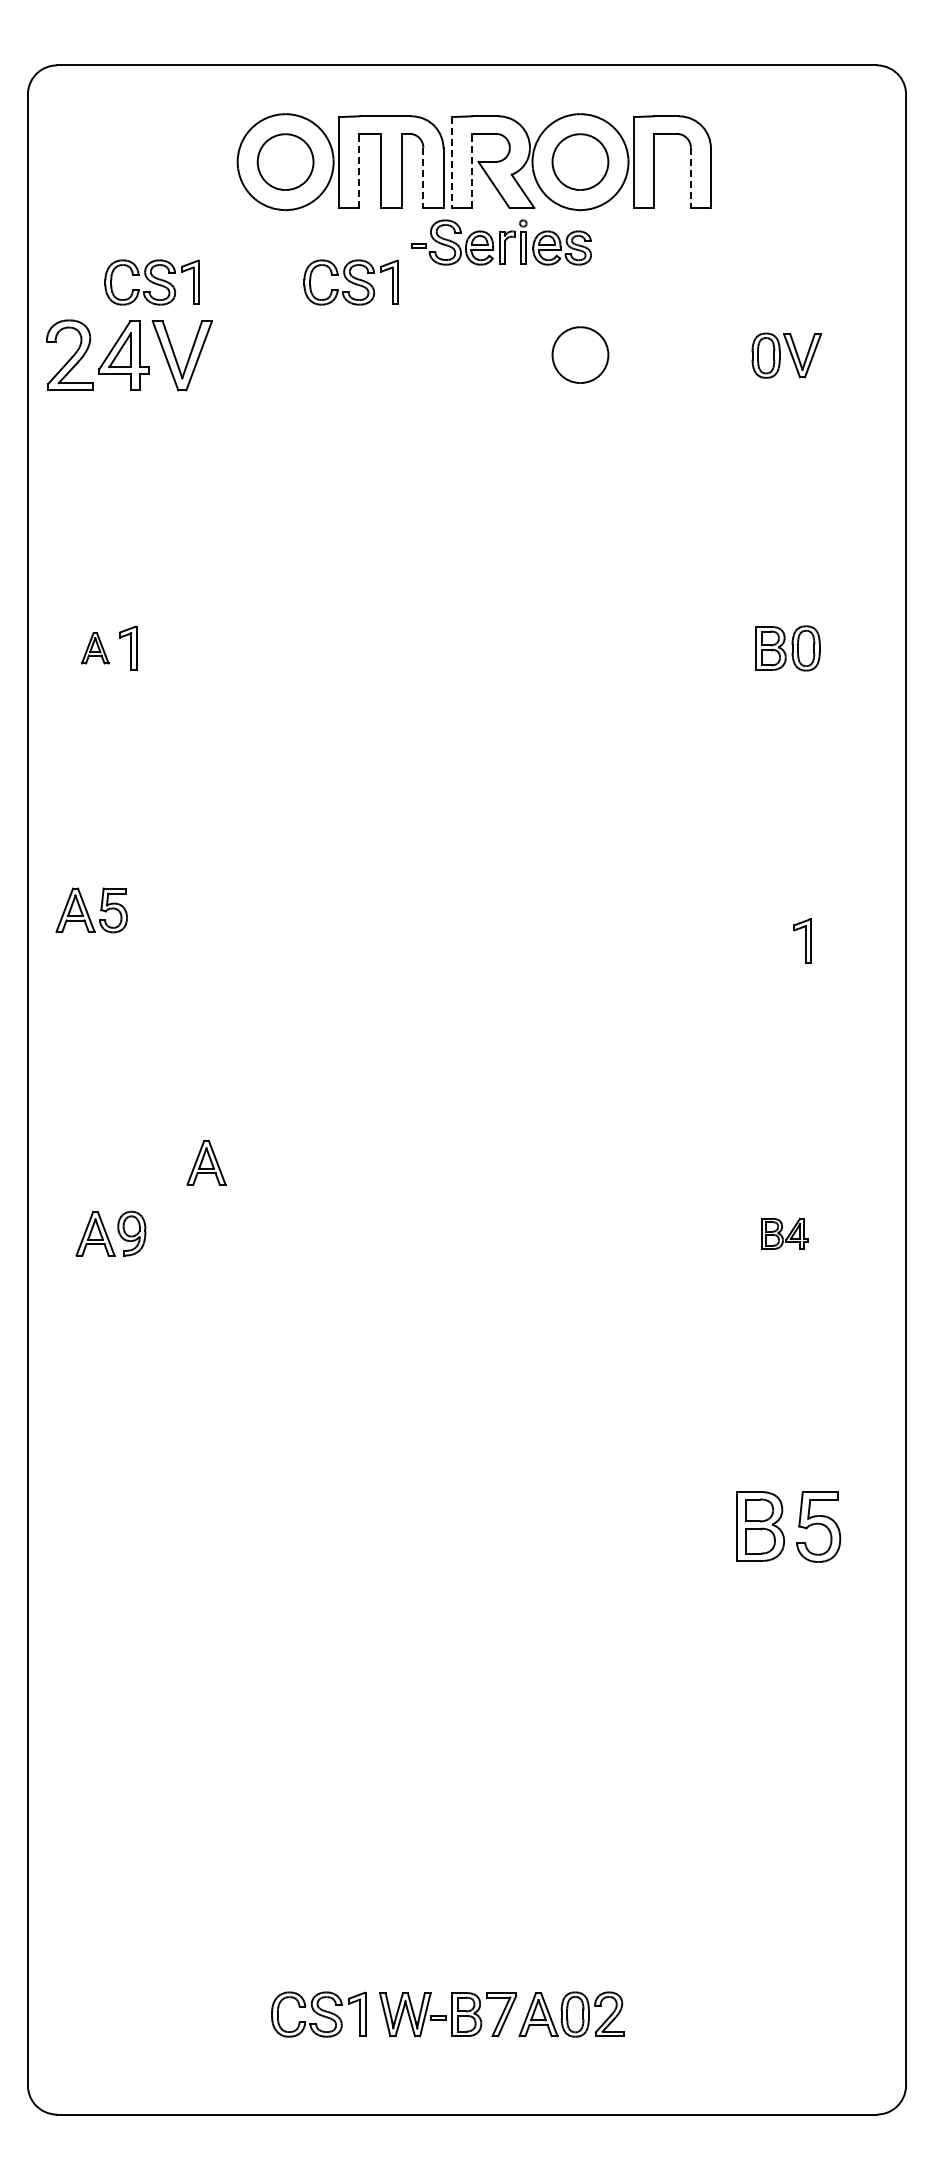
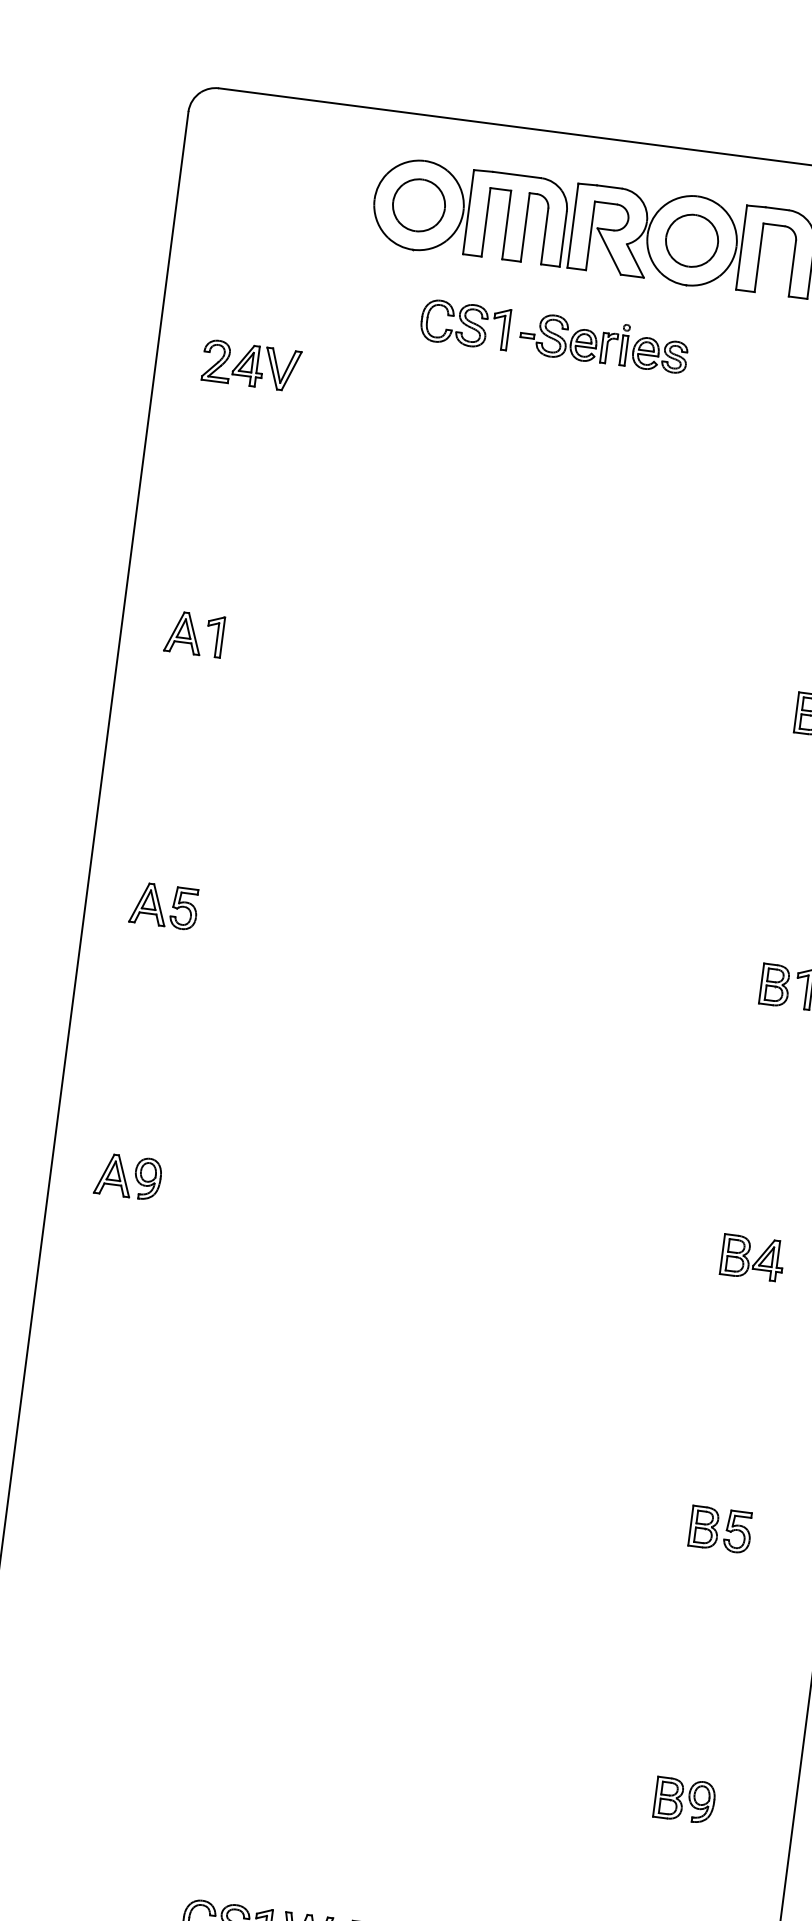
line: (451, 163) -> (572, 226), dashed -> solid
line: (359, 170) -> (486, 222), dashed -> solid
line: (471, 170) -> (590, 235), dashed -> solid
line: (423, 178) -> (544, 237), dashed -> solid
line: (690, 178) -> (791, 269), dashed -> solid
part: (501, 242) -> (604, 342), moved
part: (151, 282) -> (280, 300), removed
part: (580, 354) -> (668, 418), removed
part: (129, 355) -> (251, 365), size x0.62
part: (95, 647) -> (184, 631), size x1.43
part: (91, 910) -> (164, 906), moved
part: (771, 940) -> (775, 984), added
part: (206, 1162) -> (225, 1122), removed
part: (785, 1233) -> (753, 1257), size x1.43
part: (788, 1526) -> (720, 1529), size x0.62
part: (787, 1818) -> (684, 1799), added

